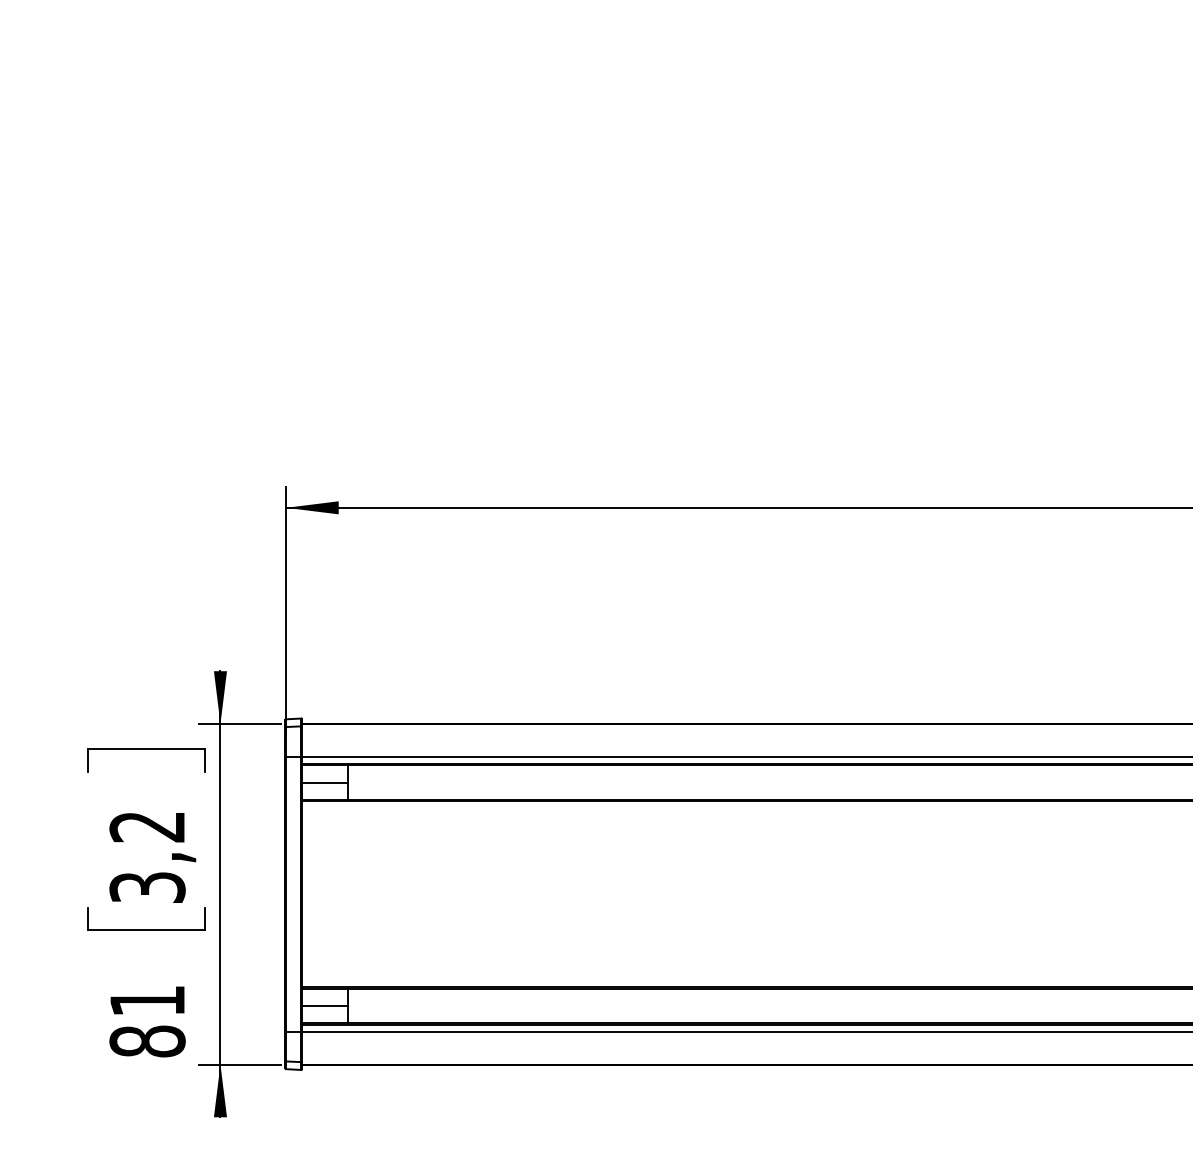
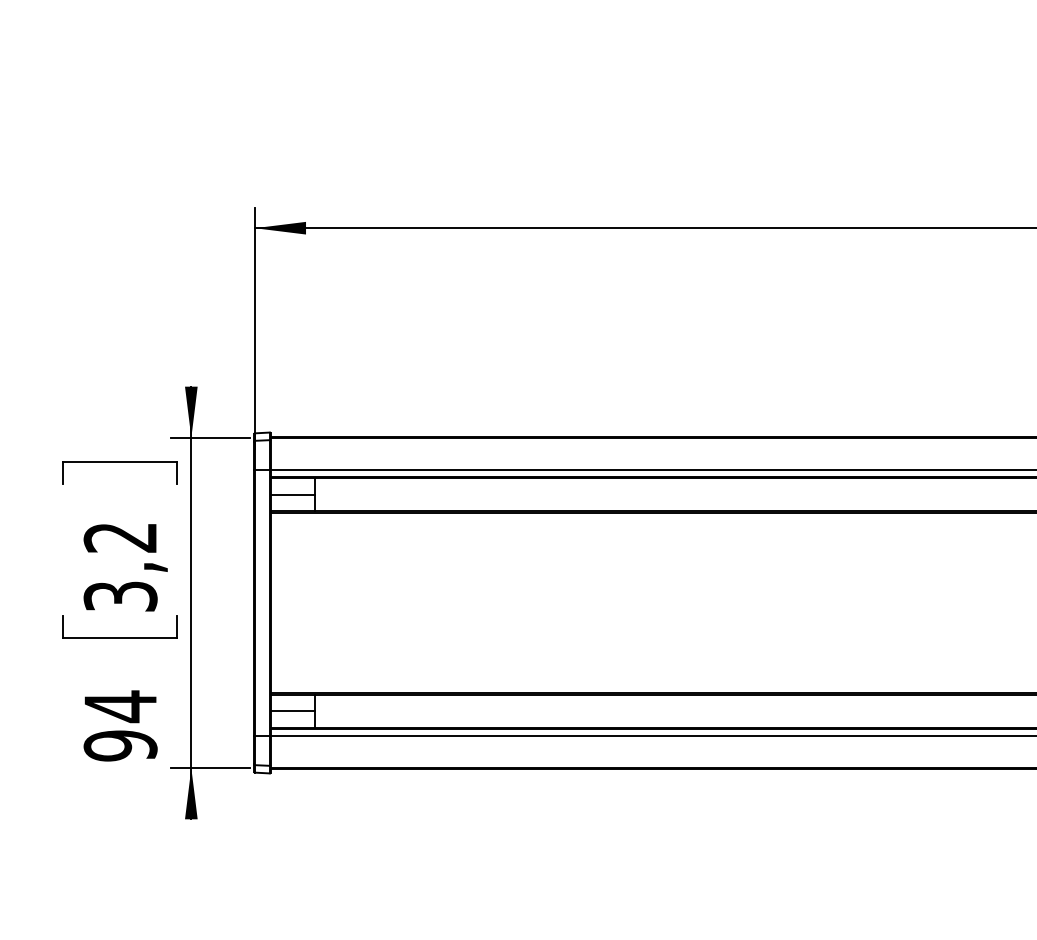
text: (147, 1020) -> (120, 725), 81 -> 94

